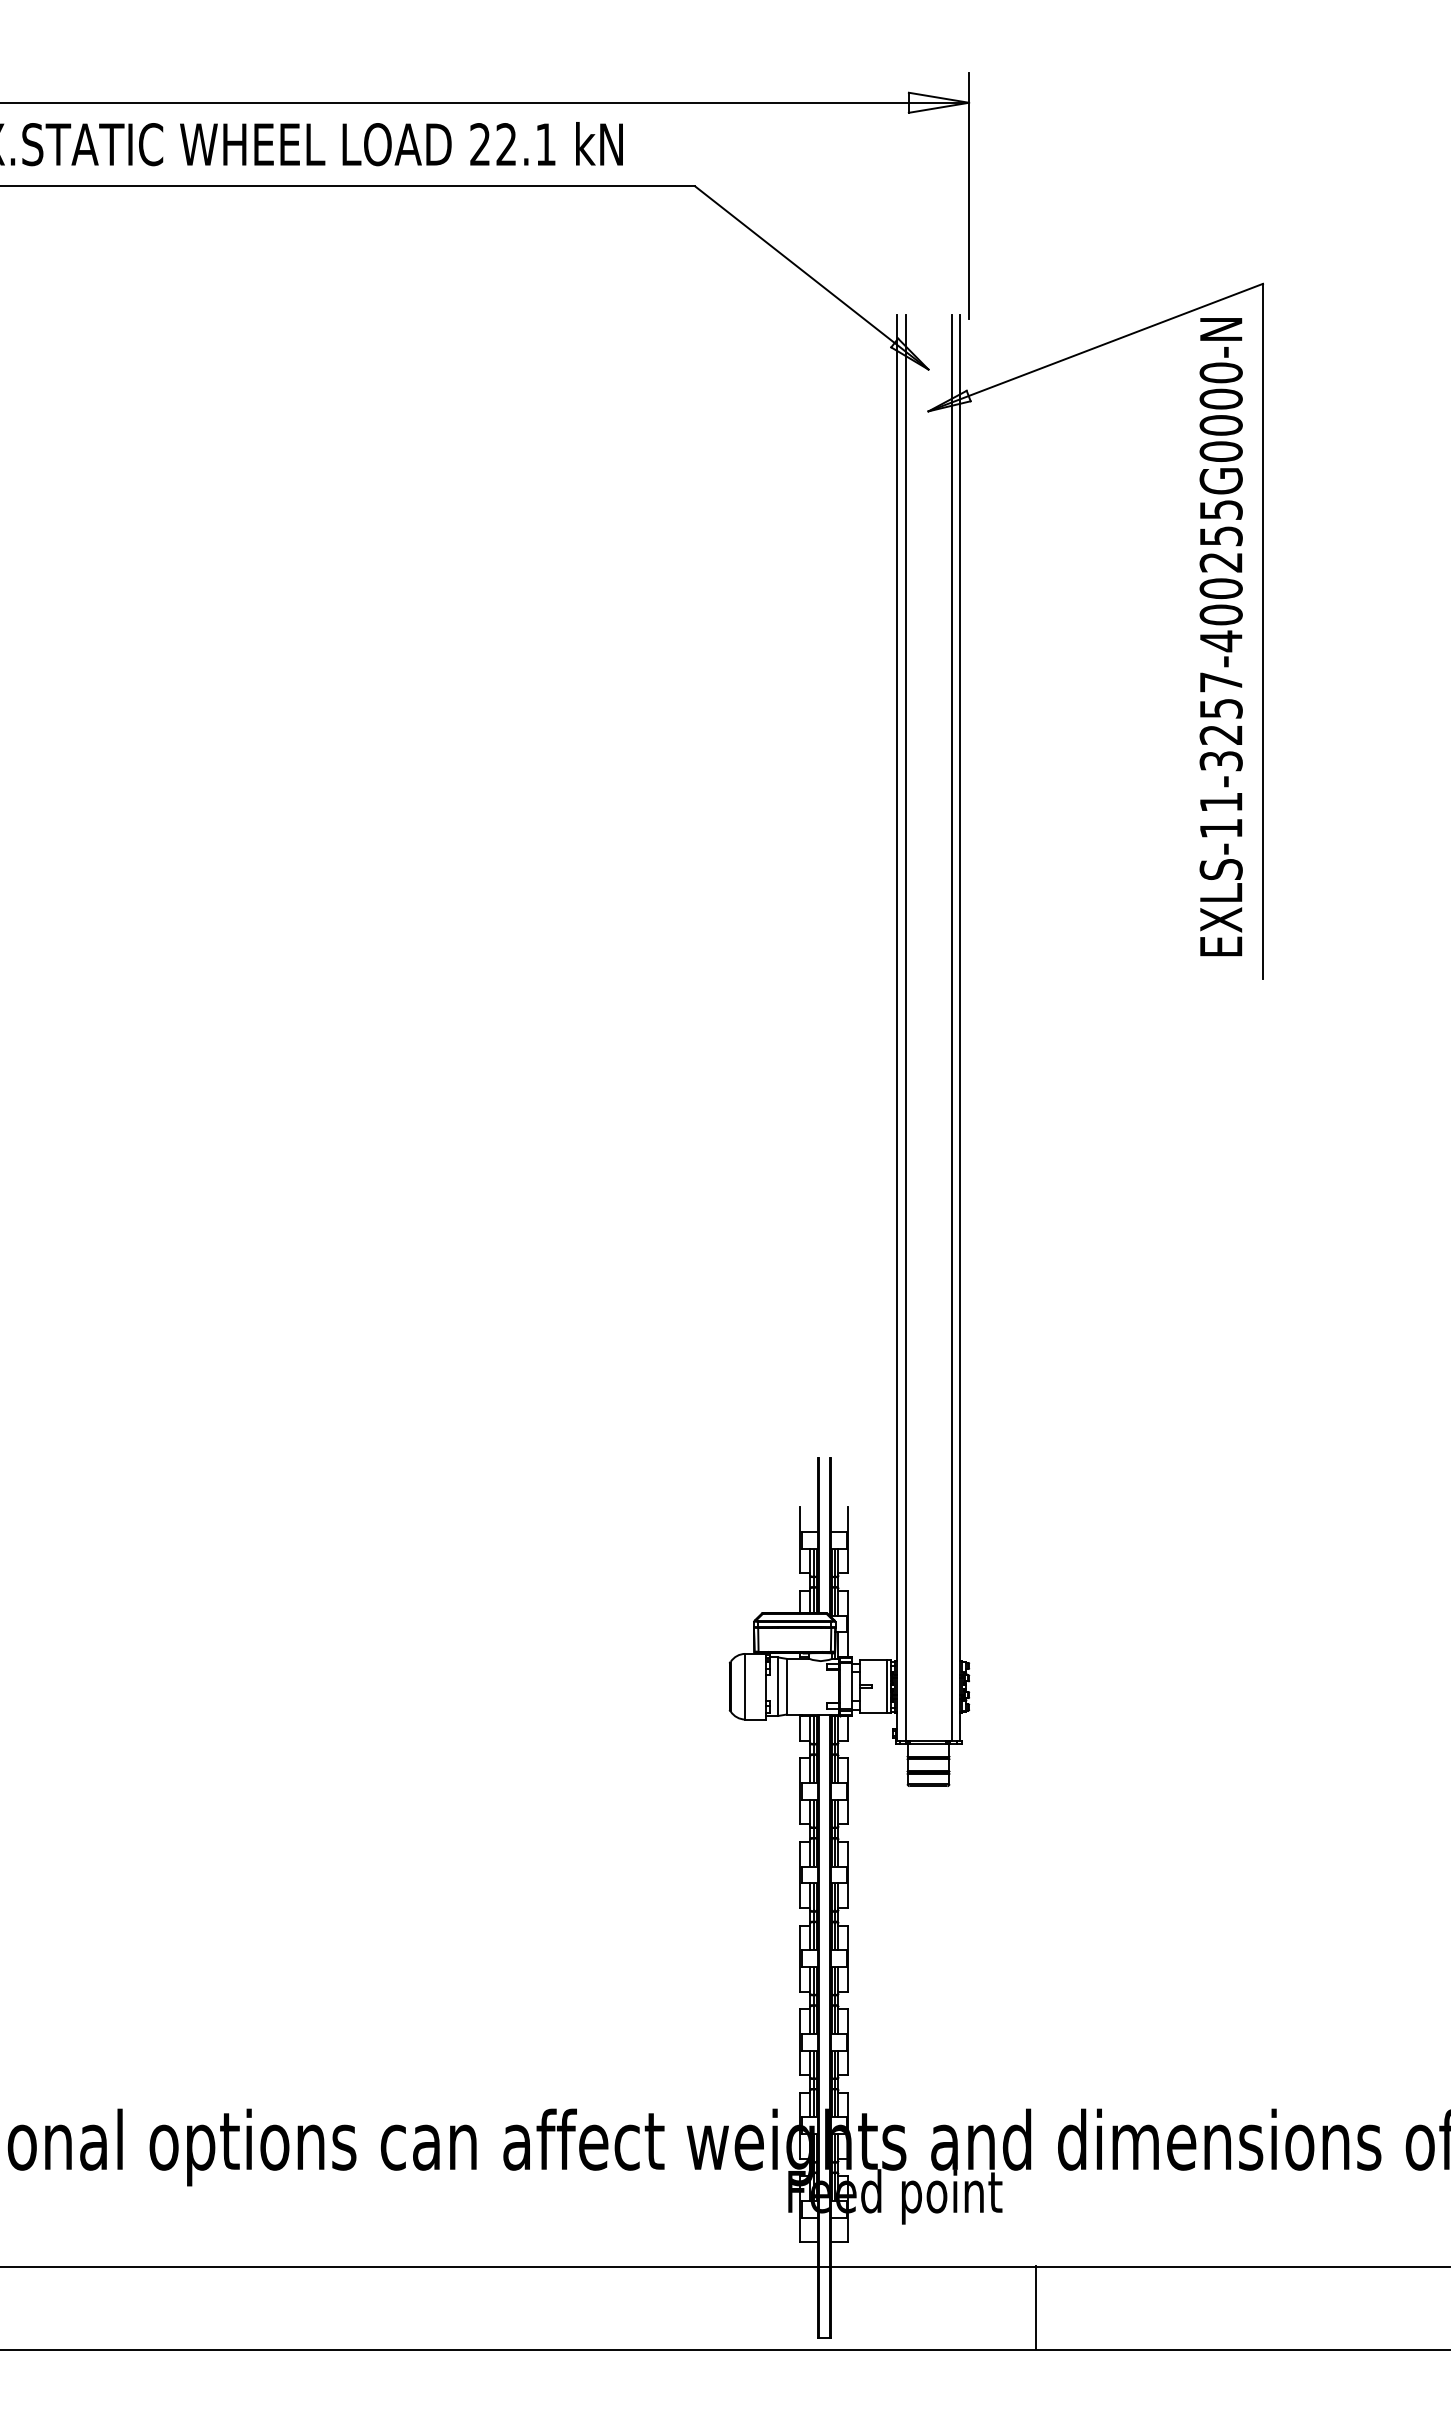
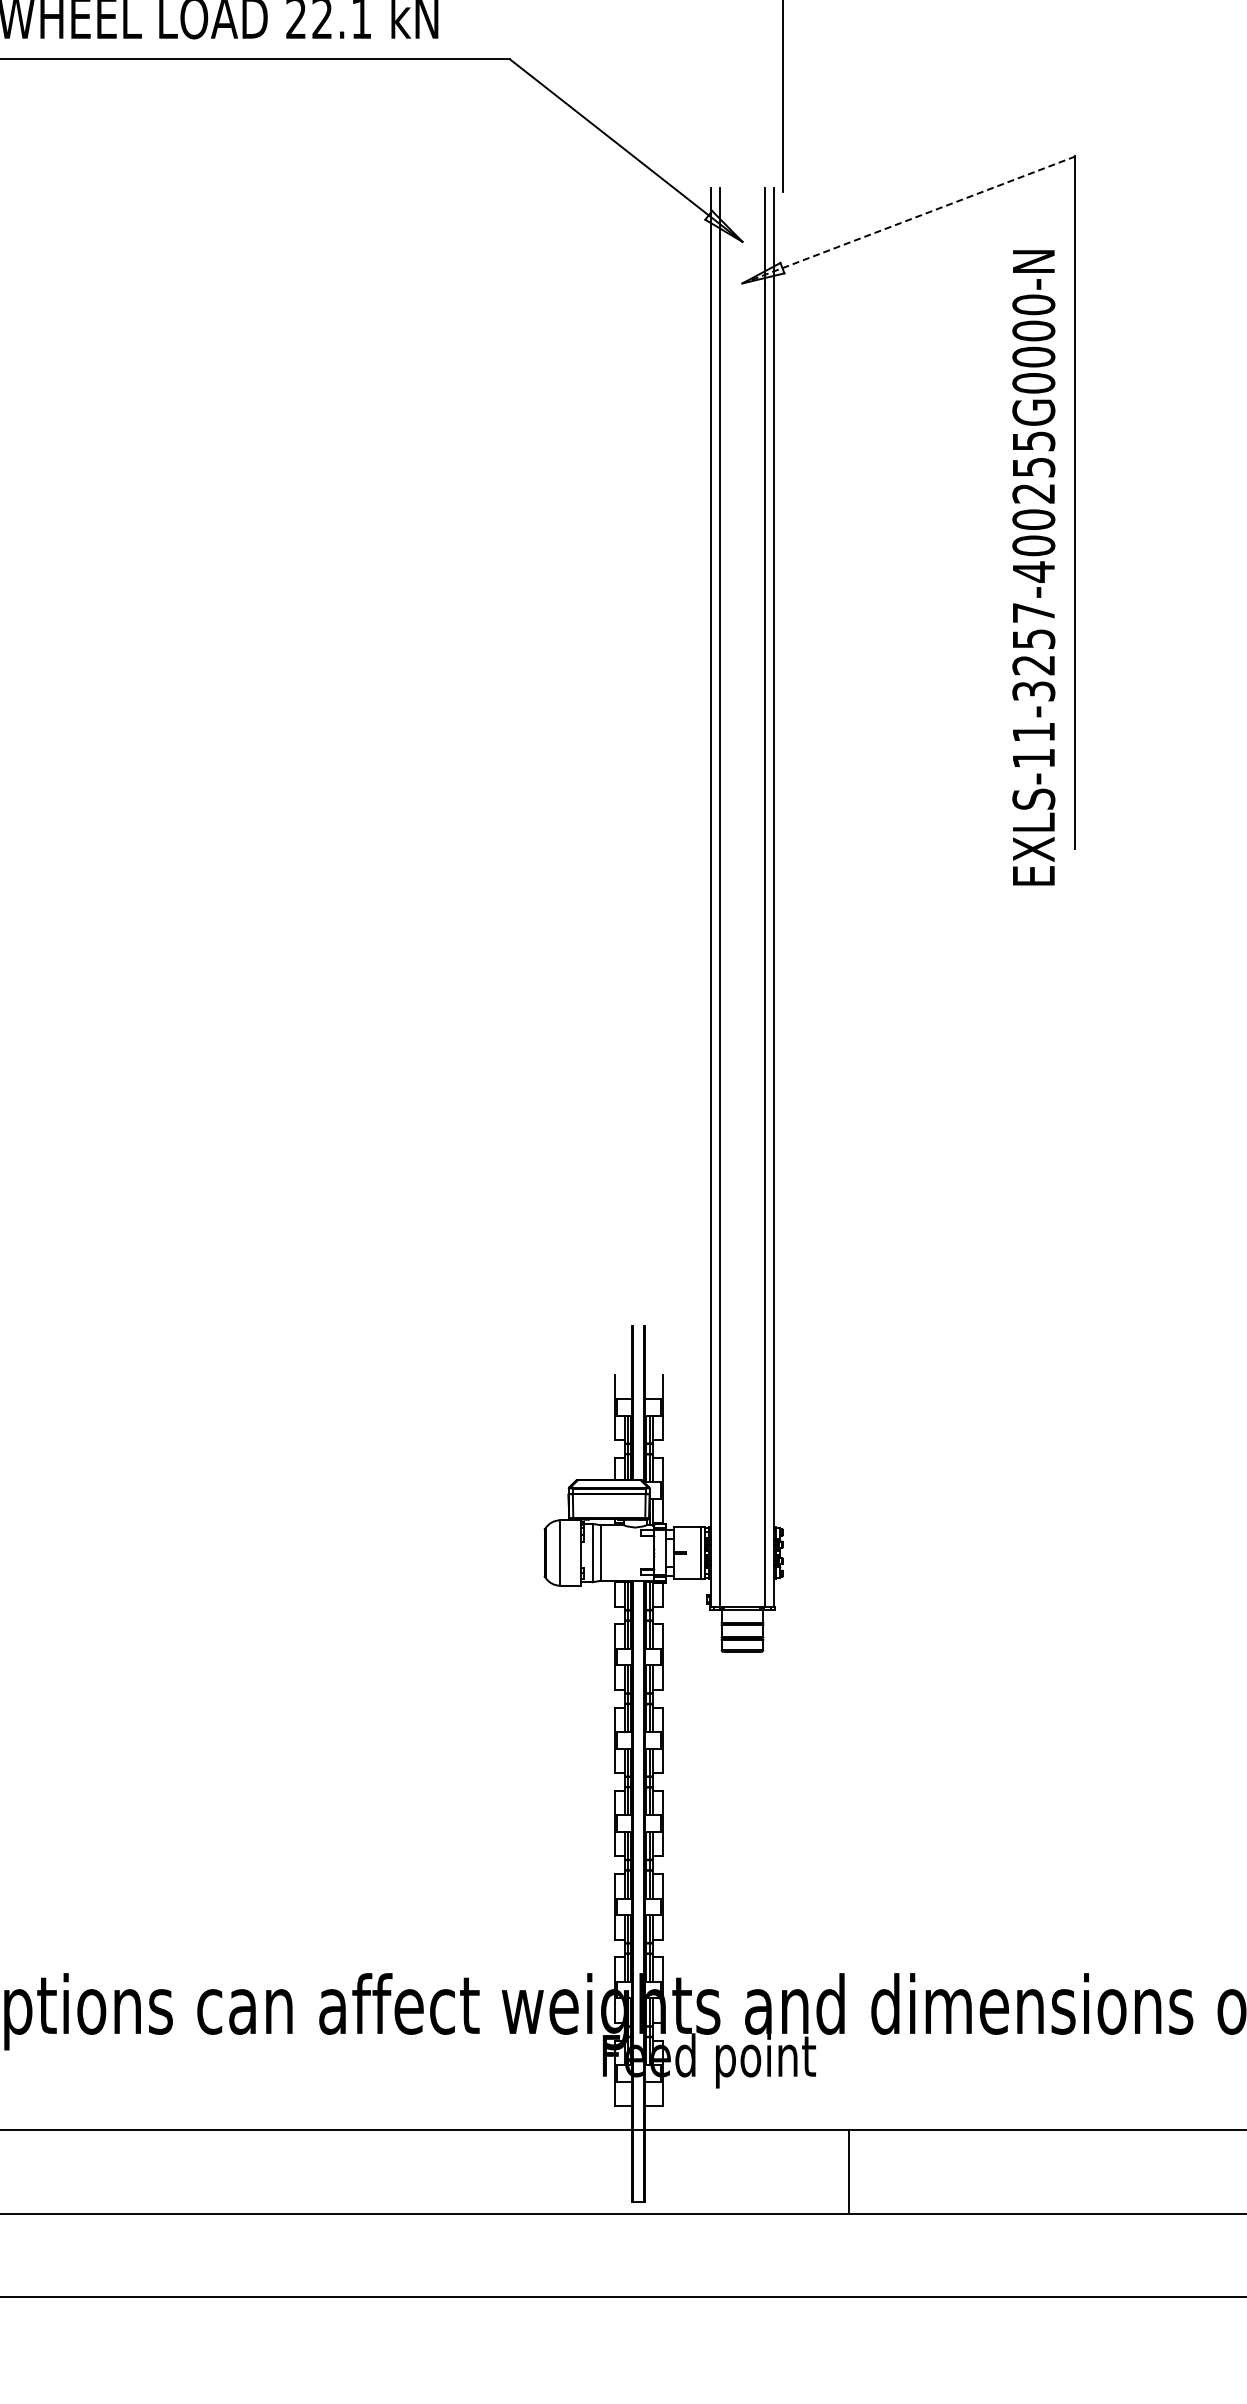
line: (1095, 347) -> (908, 219), solid -> dashed
text: (1220, 637) -> (1033, 568), moved

